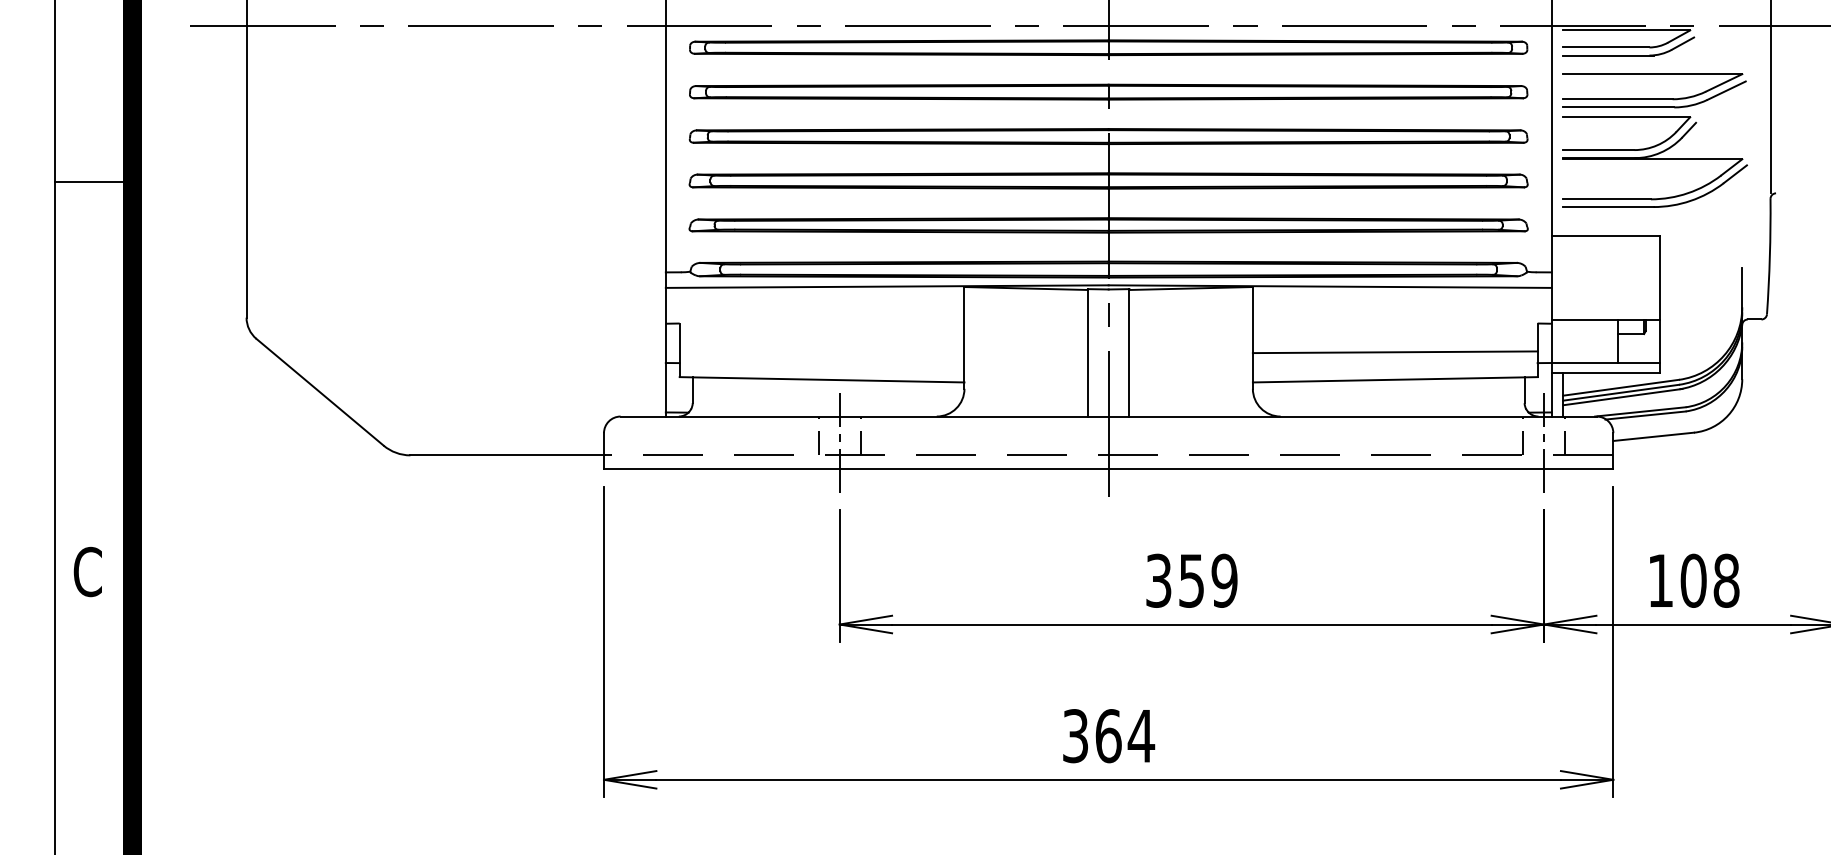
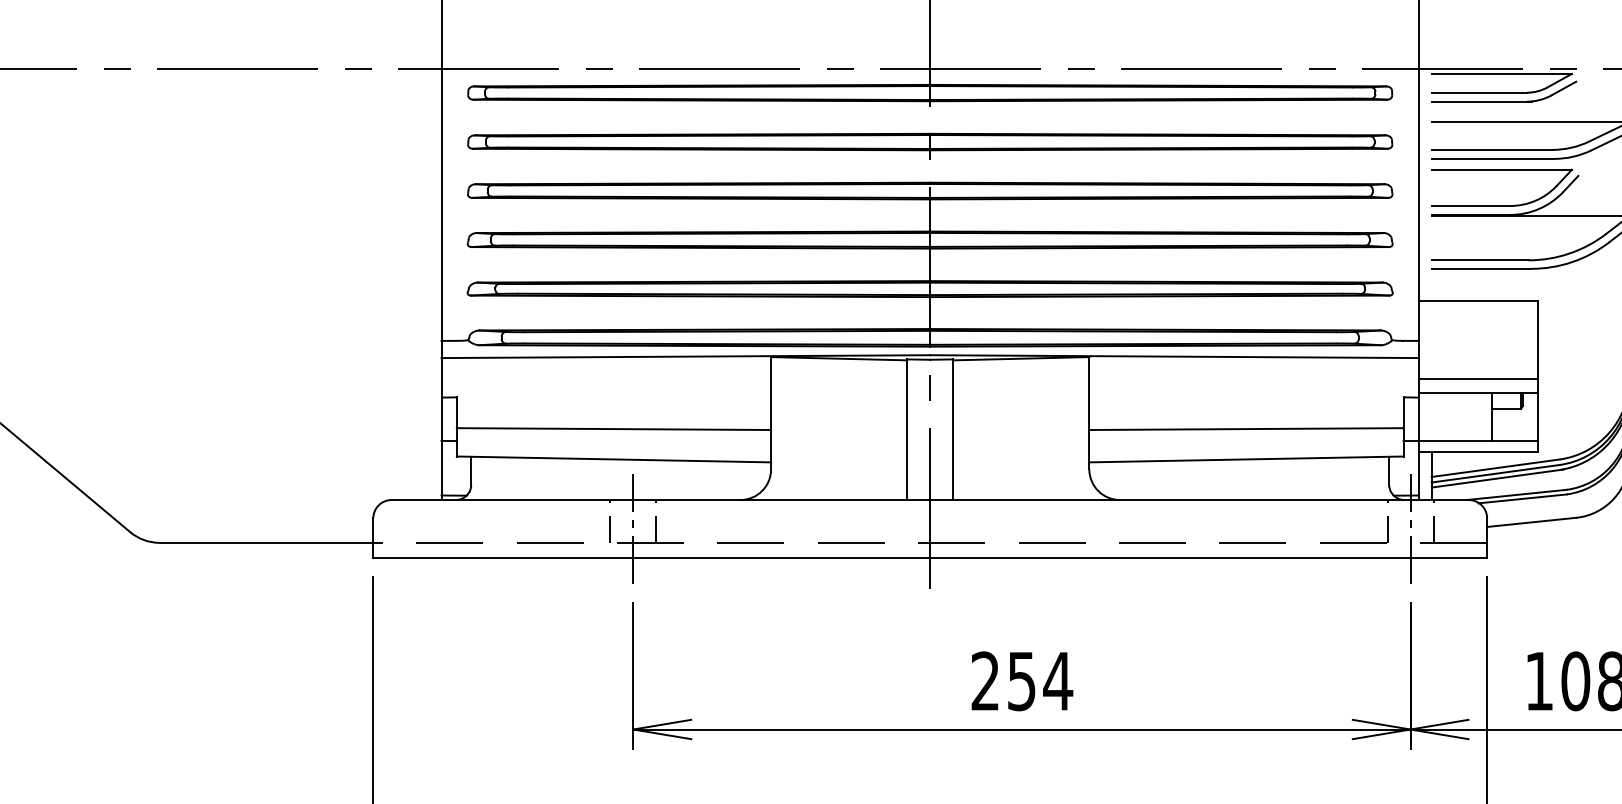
line: (1605, 307) -> (1478, 379), added
line: (821, 352) -> (613, 429), added
text: (1192, 580) -> (1022, 680), 359 -> 254

